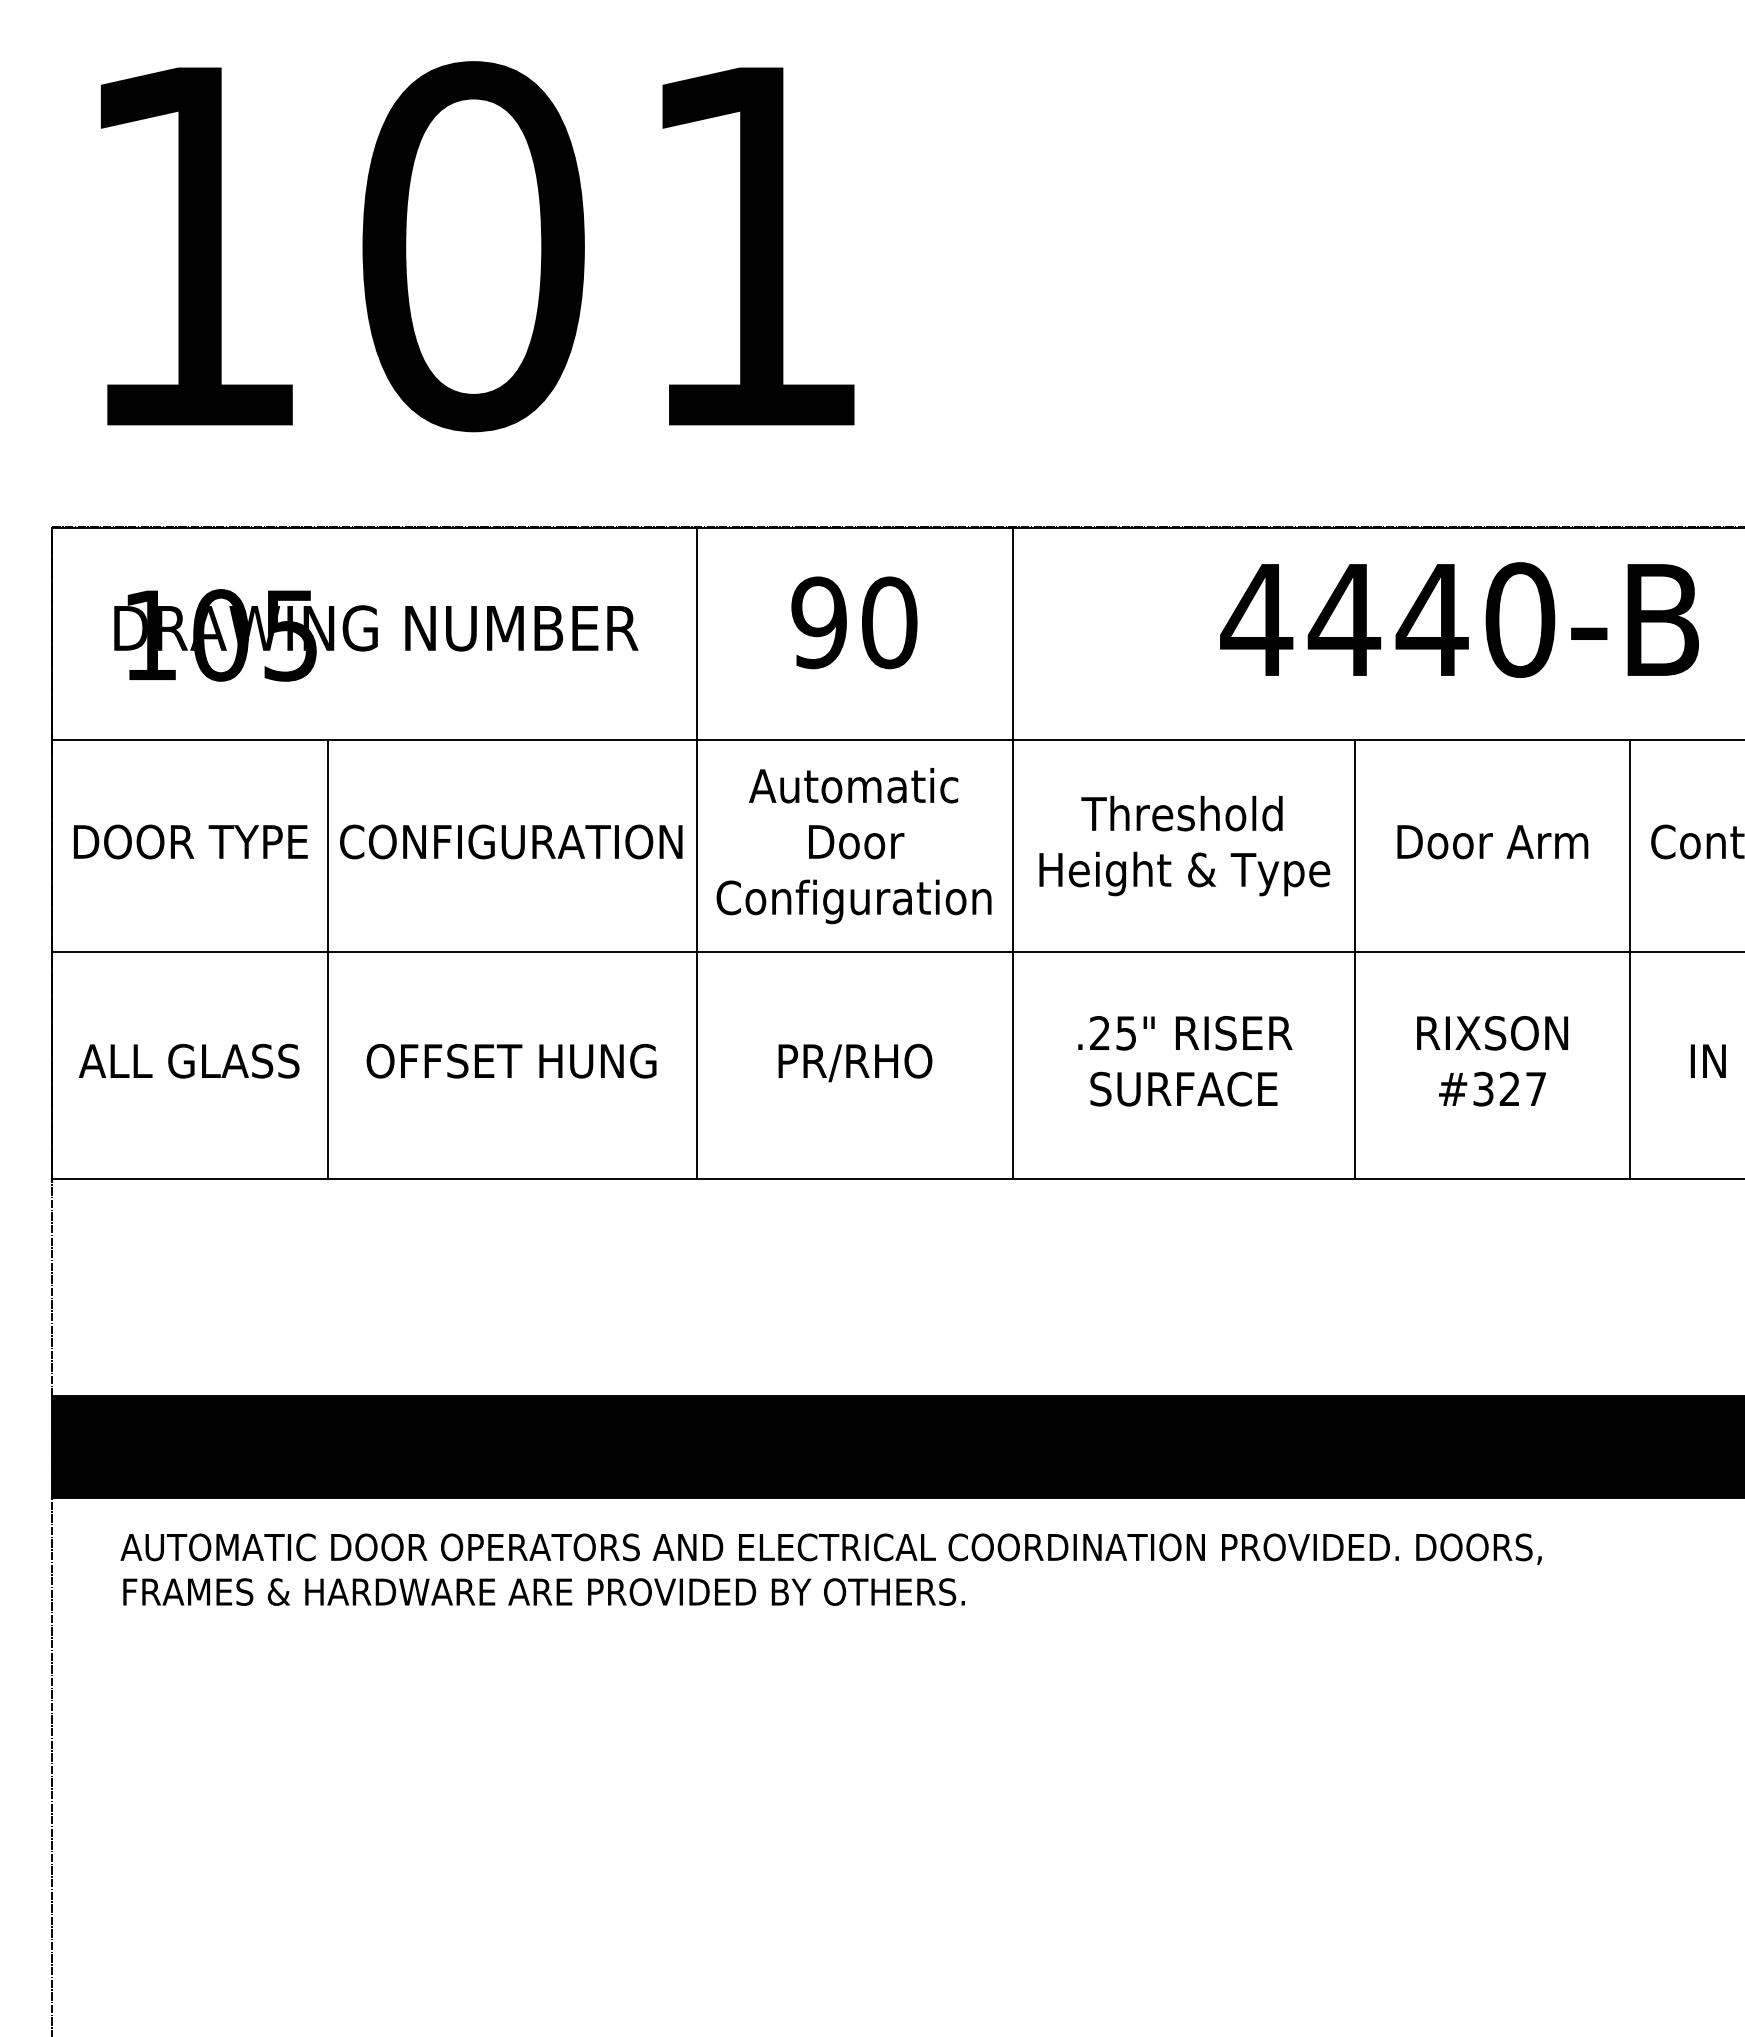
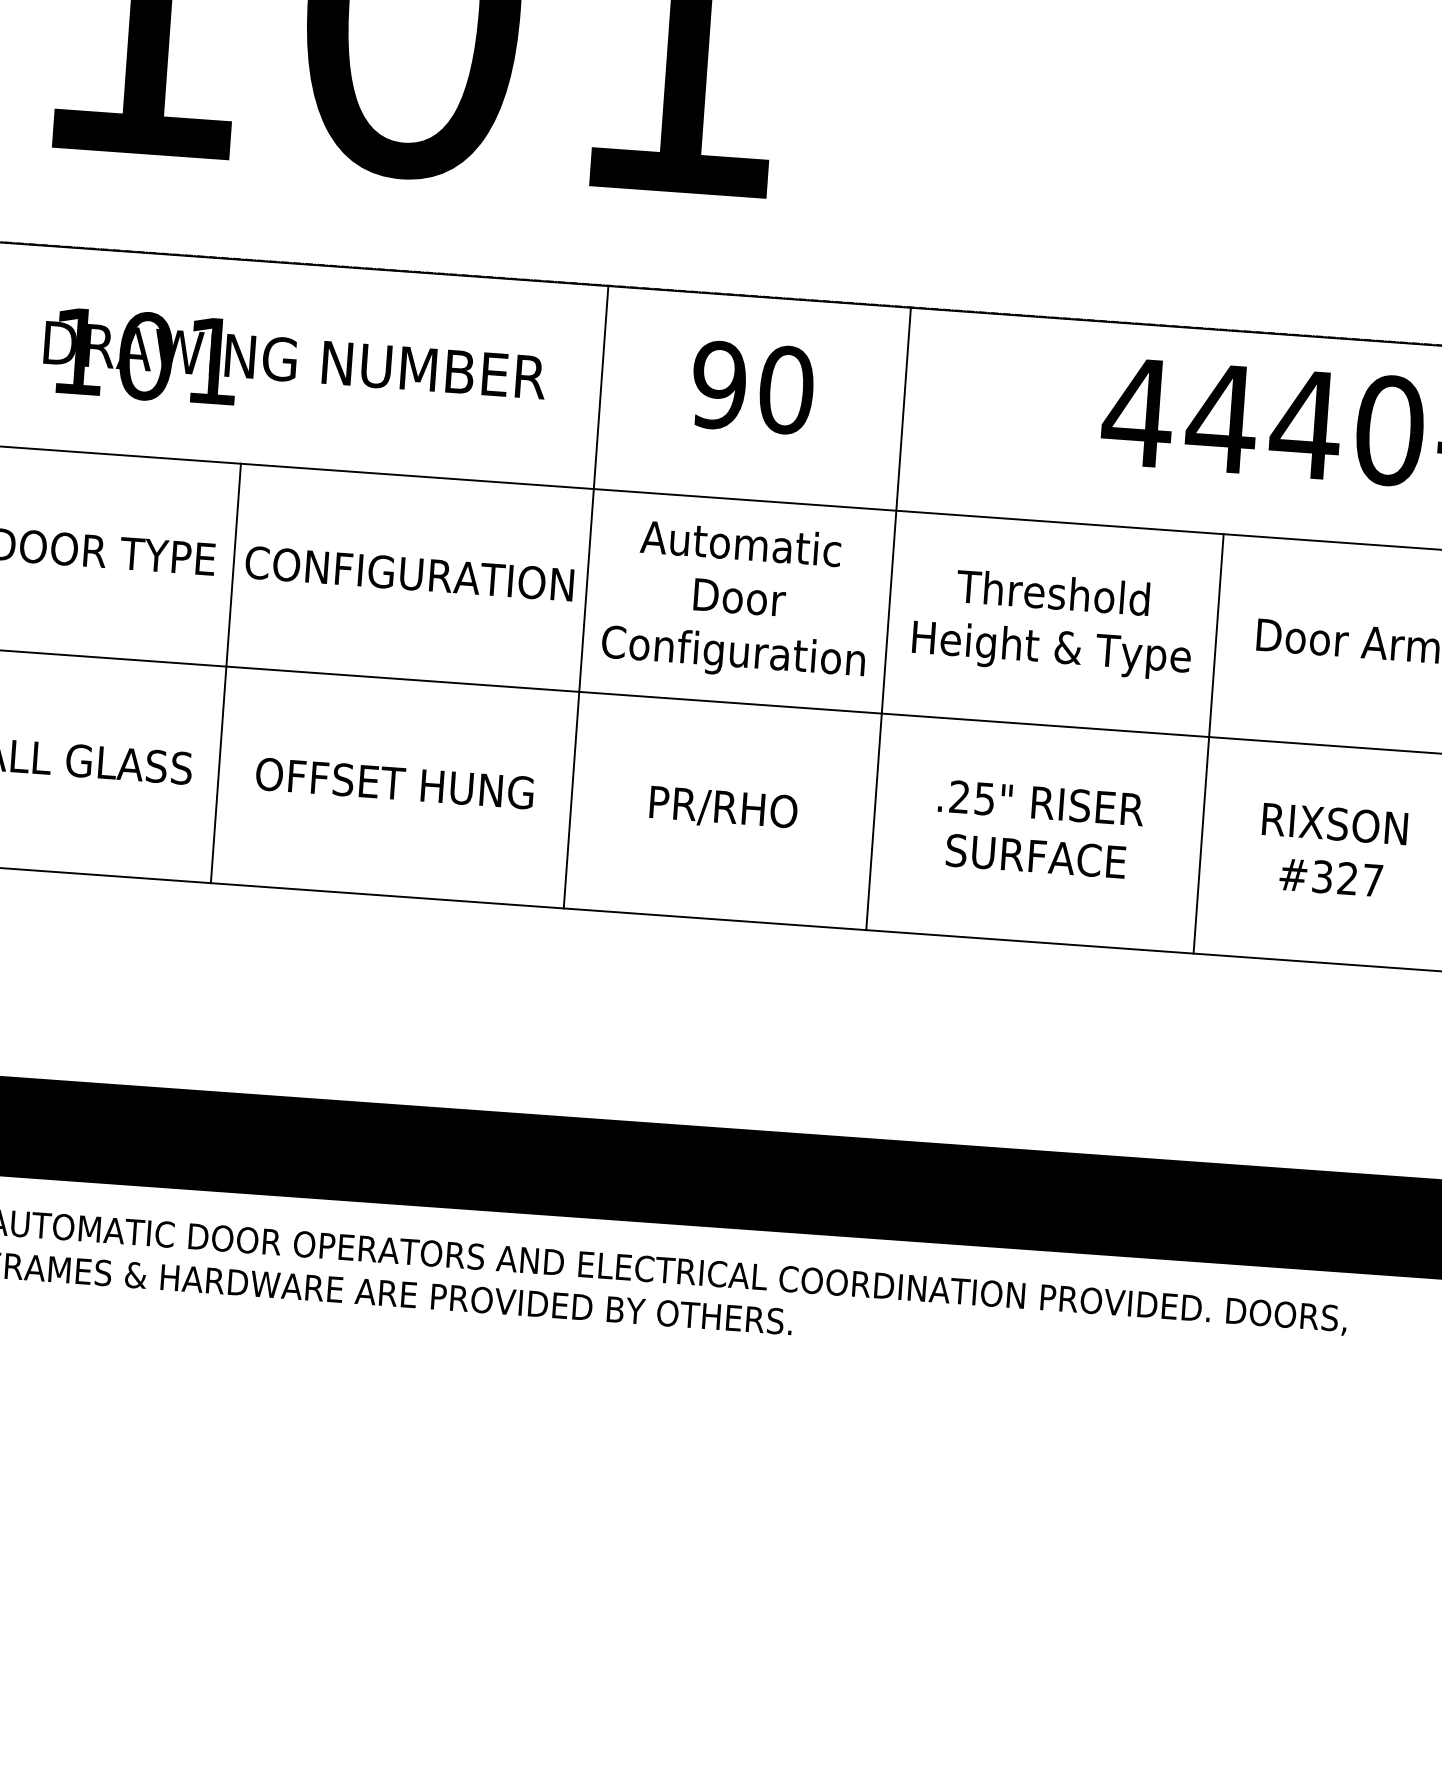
text: (290, 635) -> (212, 361), 105 -> 101

